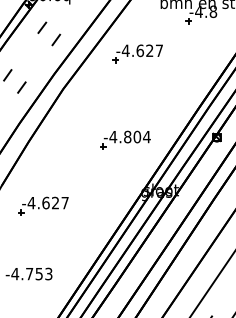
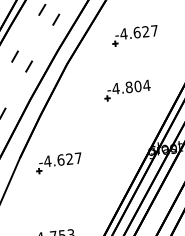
part: (137, 53) -> (134, 35), moved
part: (125, 139) -> (127, 89), moved
part: (43, 205) -> (58, 162), moved

